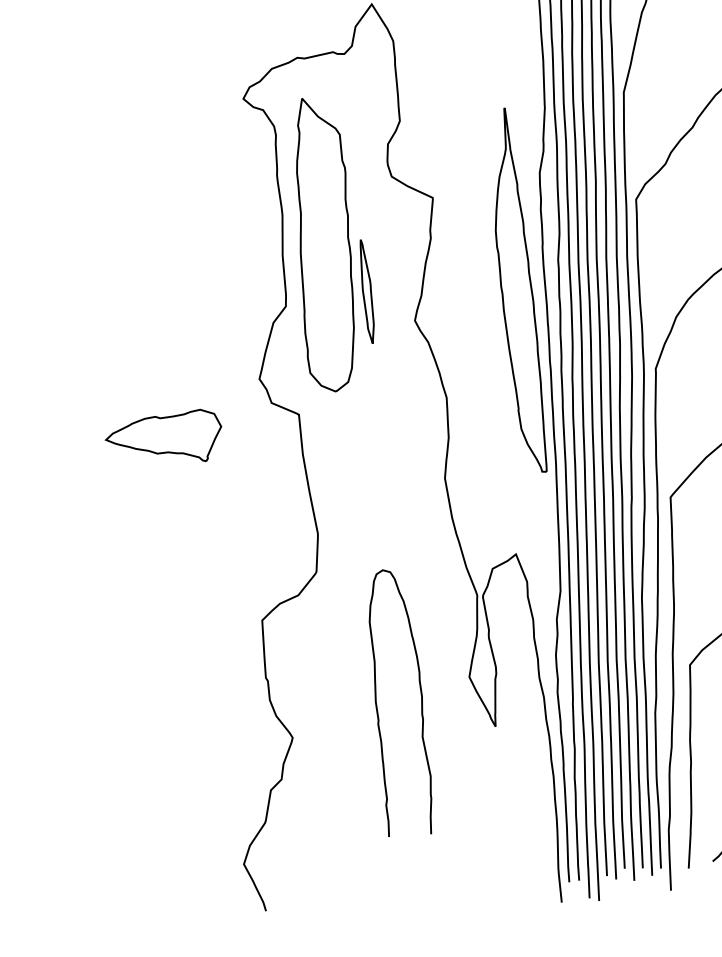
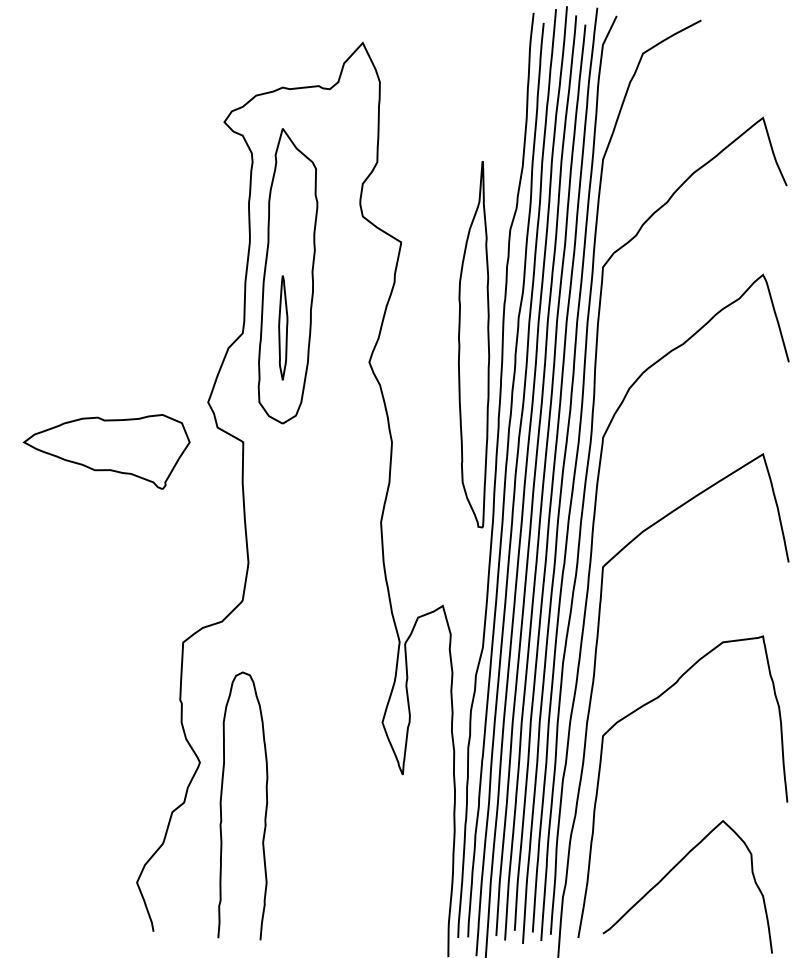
part: (367, 291) -> (283, 327), moved
part: (164, 439) -> (106, 451), size x1.43
curve: (376, 704) -> (221, 805), moved

